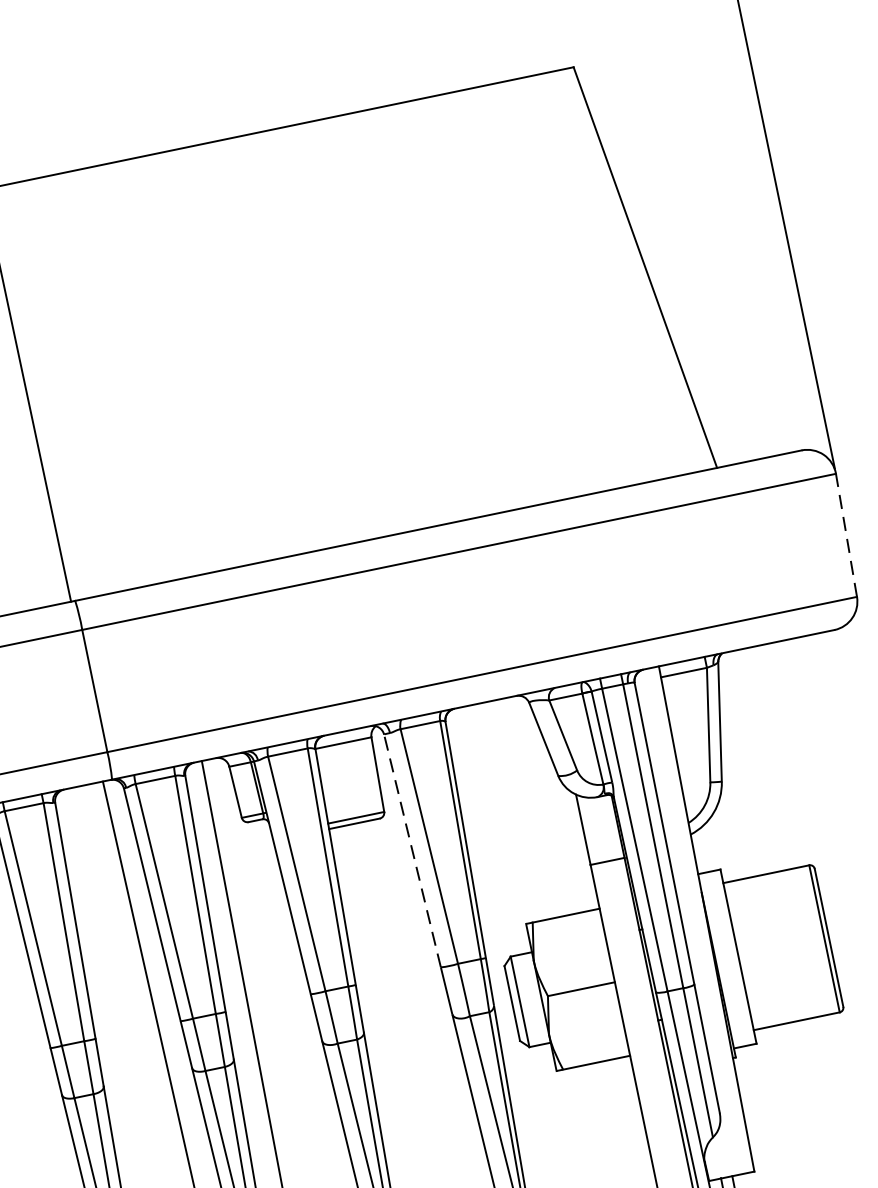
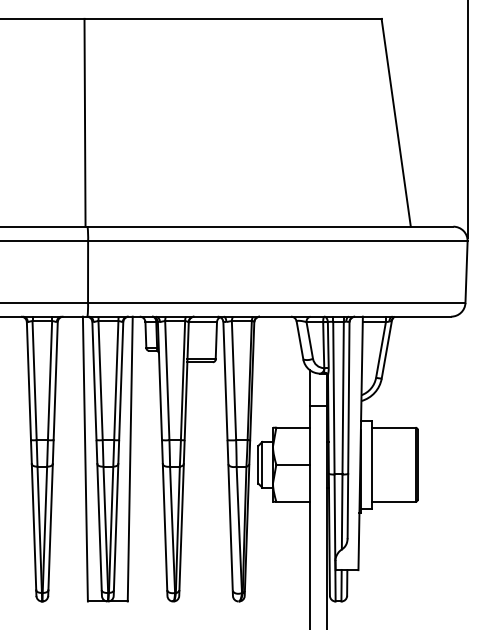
line: (846, 536) -> (466, 272), dashed -> solid
line: (412, 849) -> (225, 380), dashed -> solid

